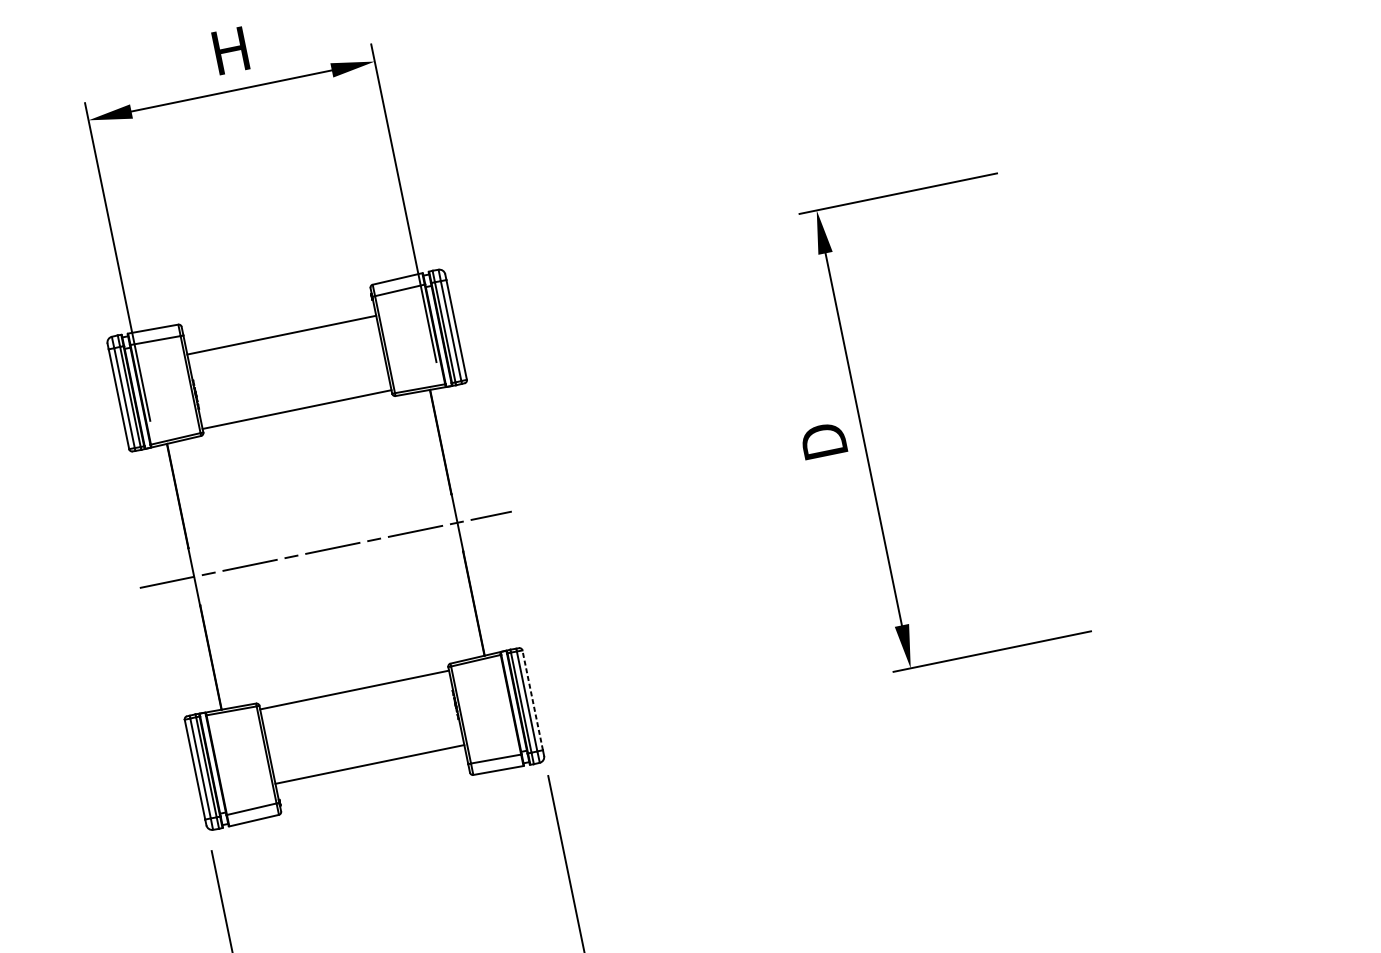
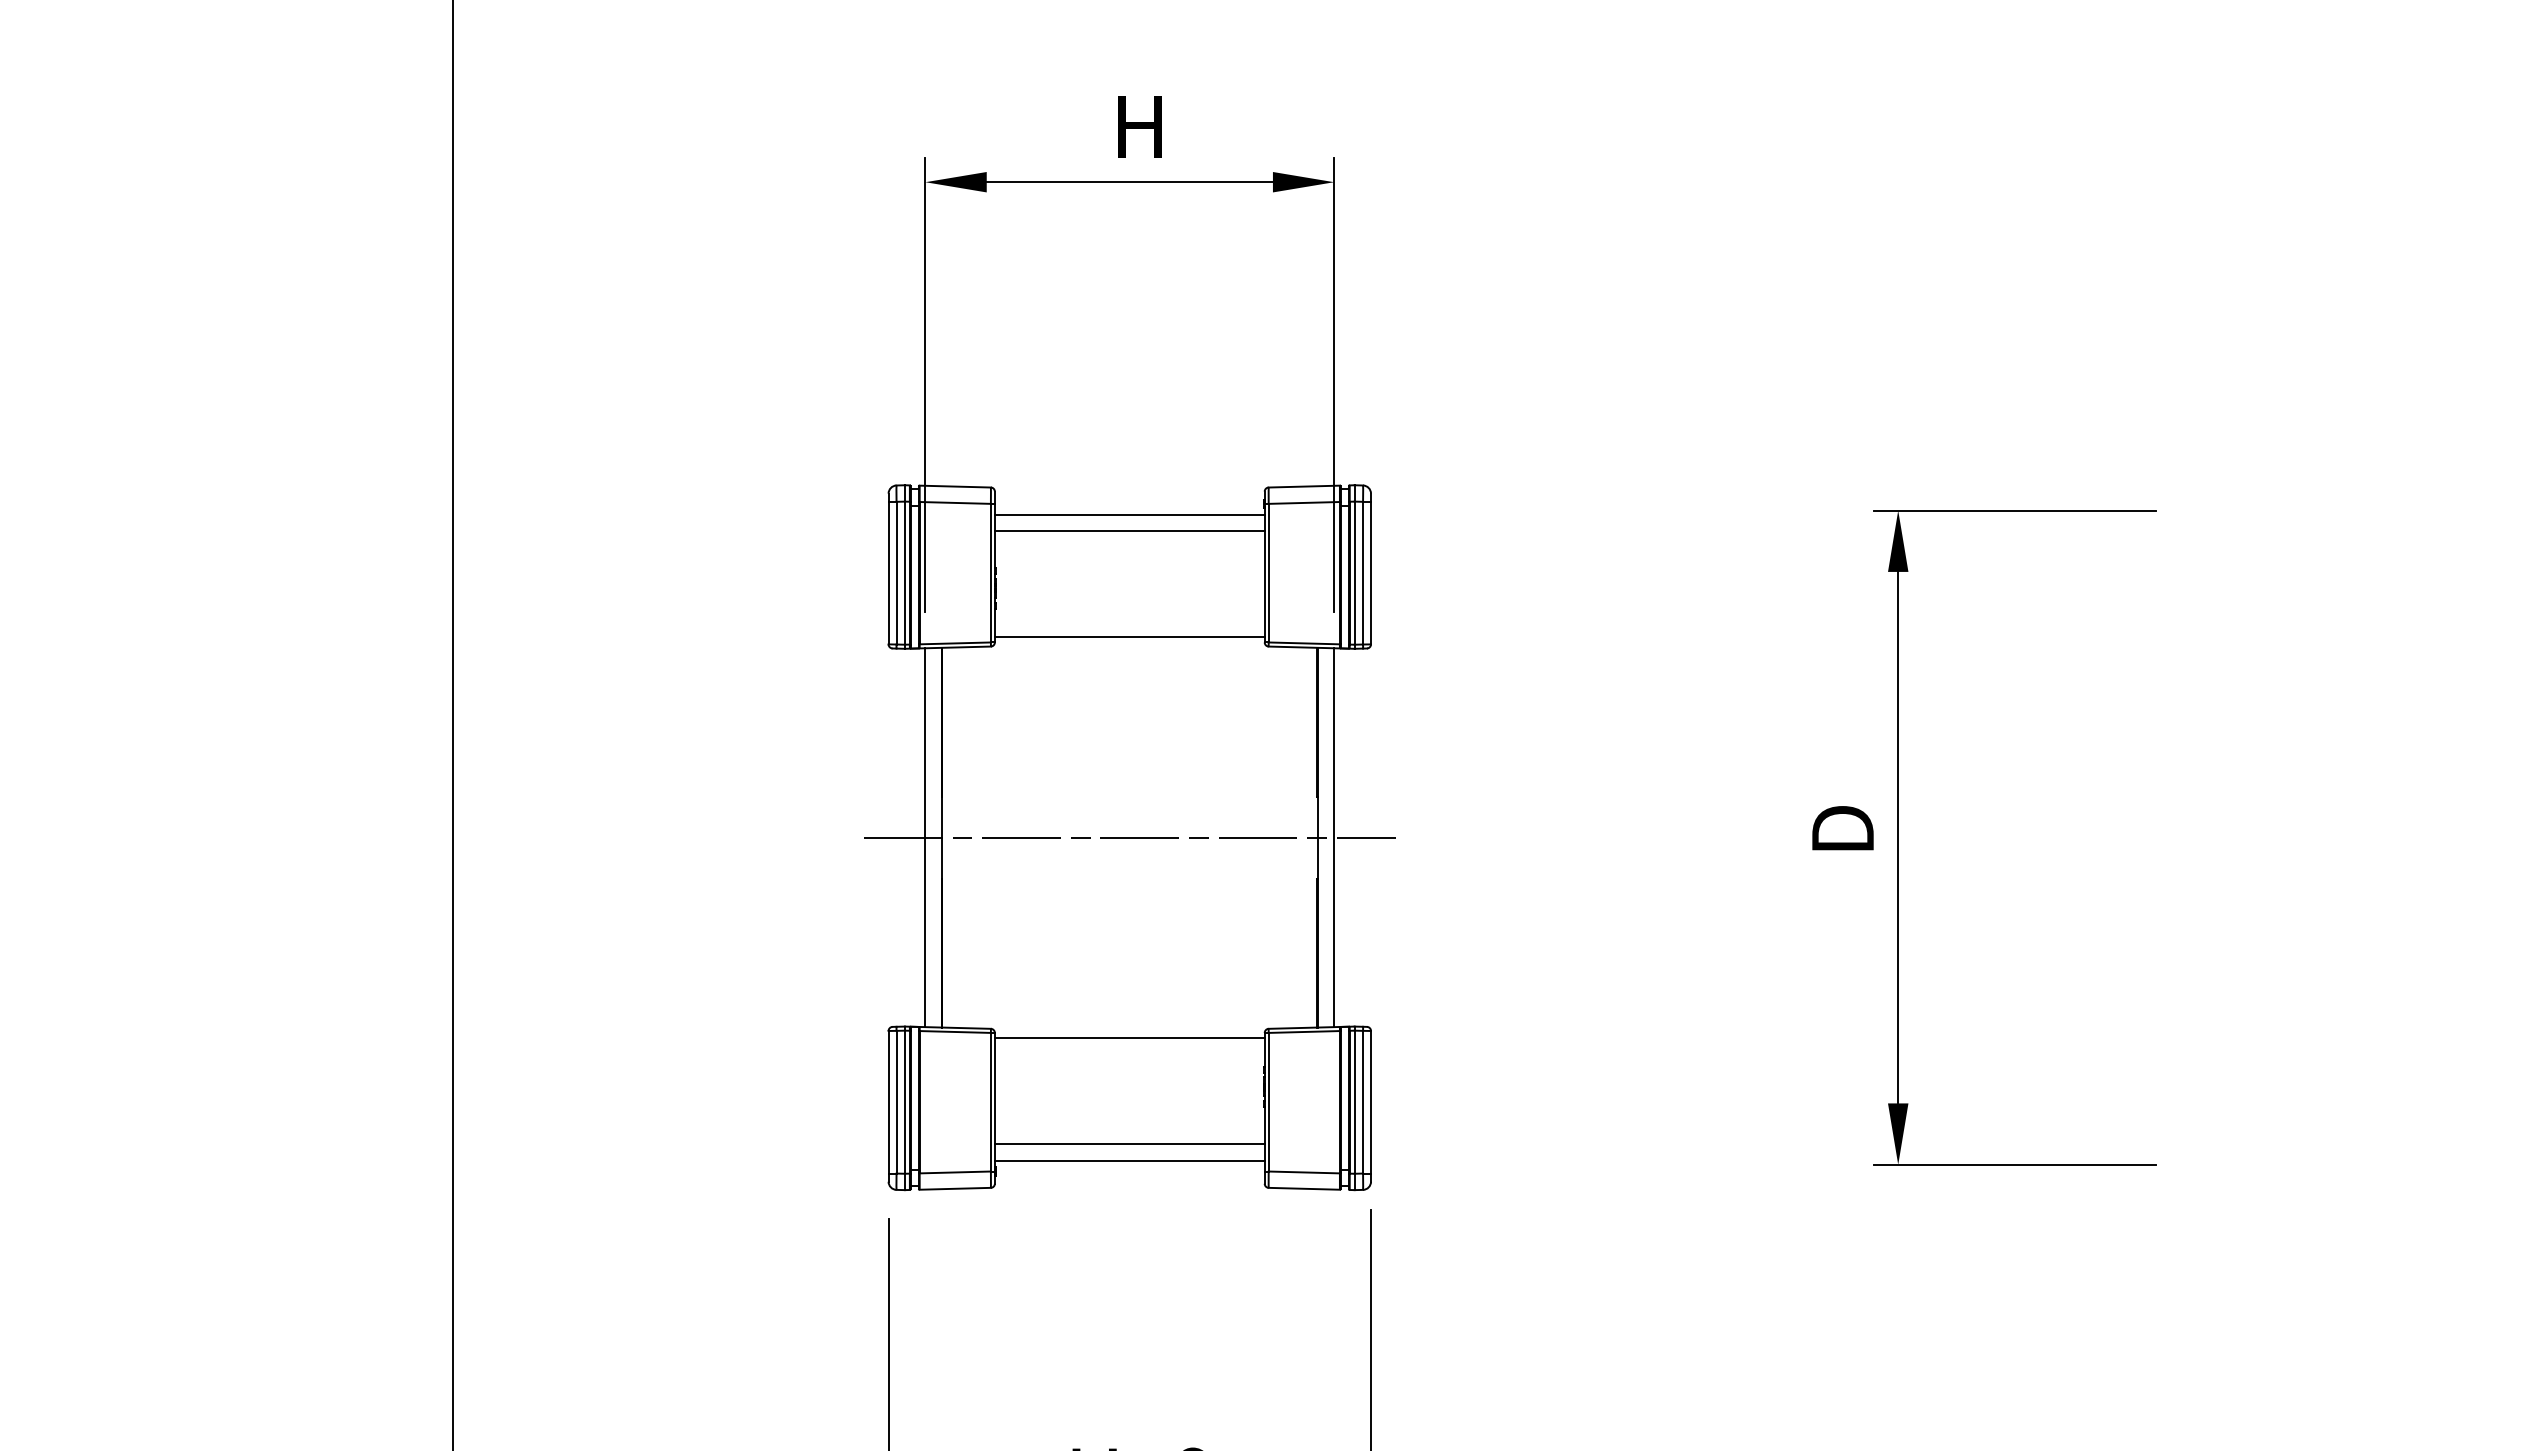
line: (279, 323) -> (1129, 514), added
line: (469, 520) -> (1334, 837), added
line: (182, 579) -> (925, 837), added
line: (532, 699) -> (1371, 1101), dashed -> solid
line: (372, 775) -> (1129, 1160), added

